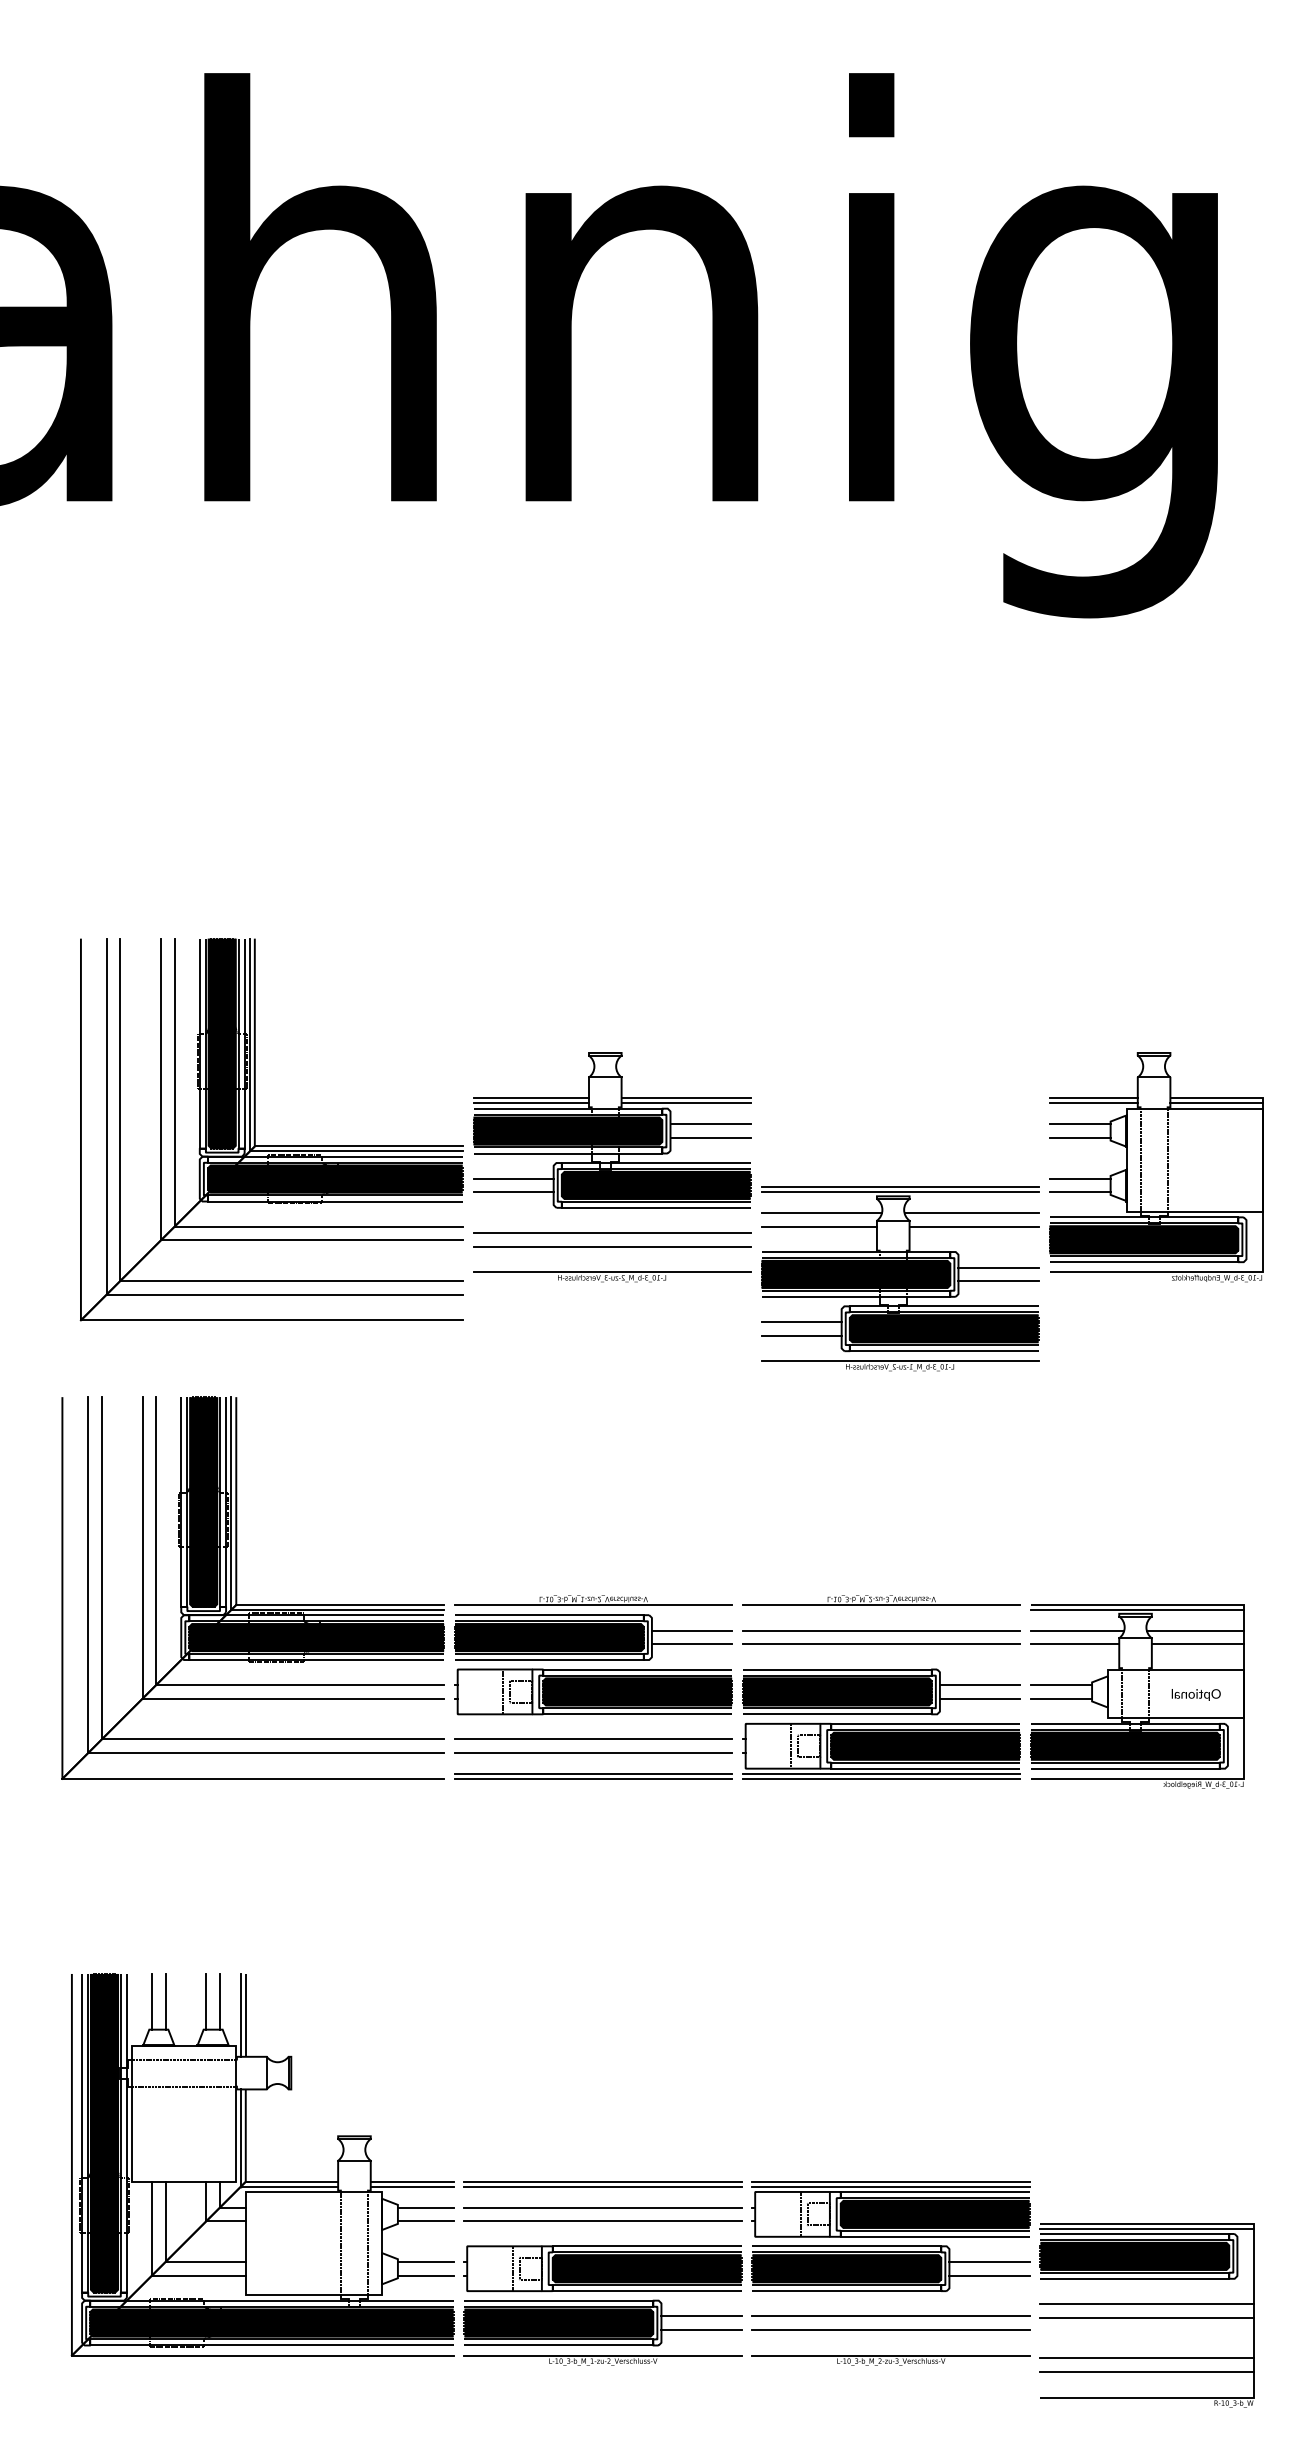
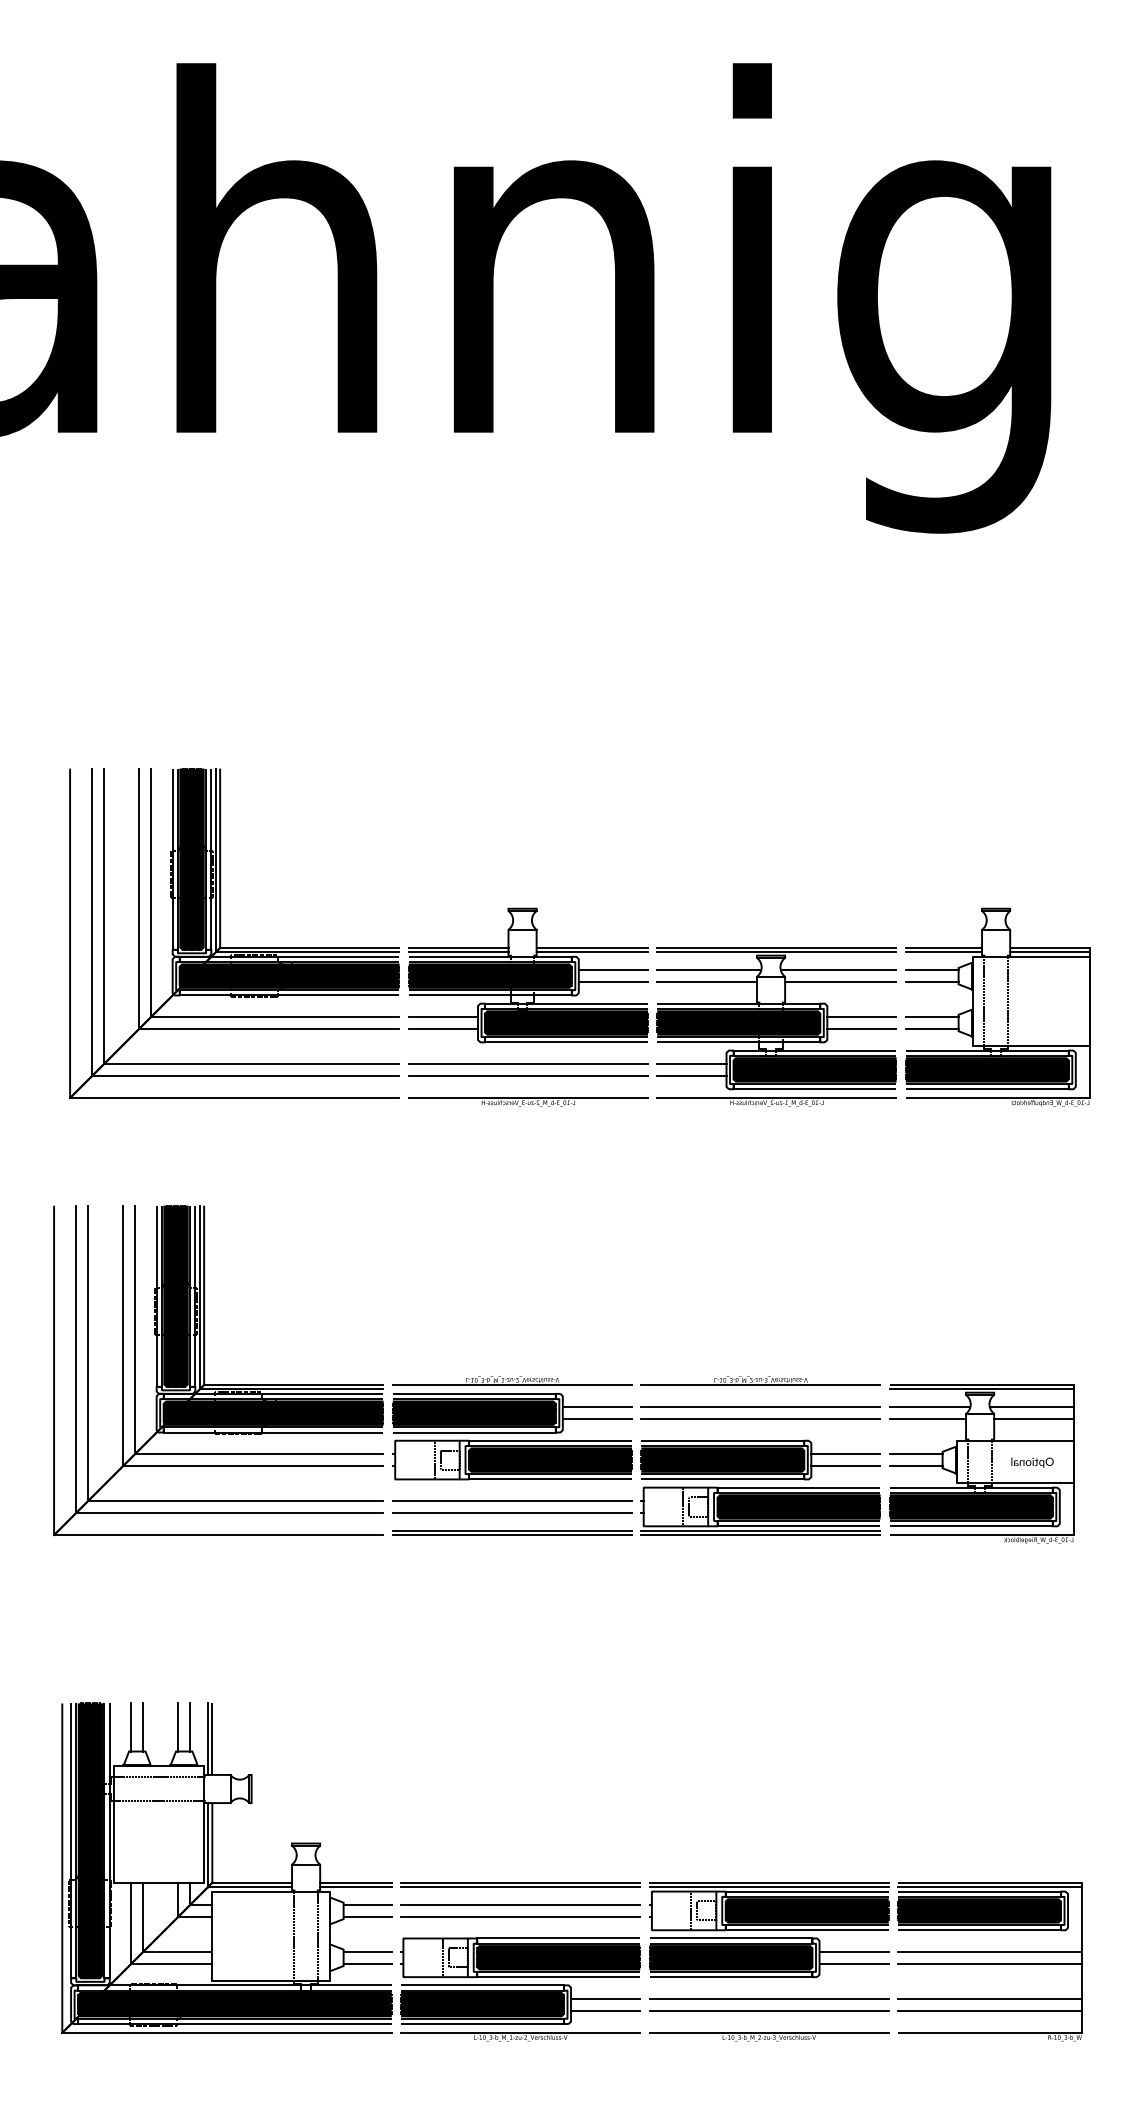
part: (255, 1129) -> (220, 933), moved
part: (900, 1278) -> (777, 1026), moved
part: (1146, 2315) -> (989, 1961), moved

